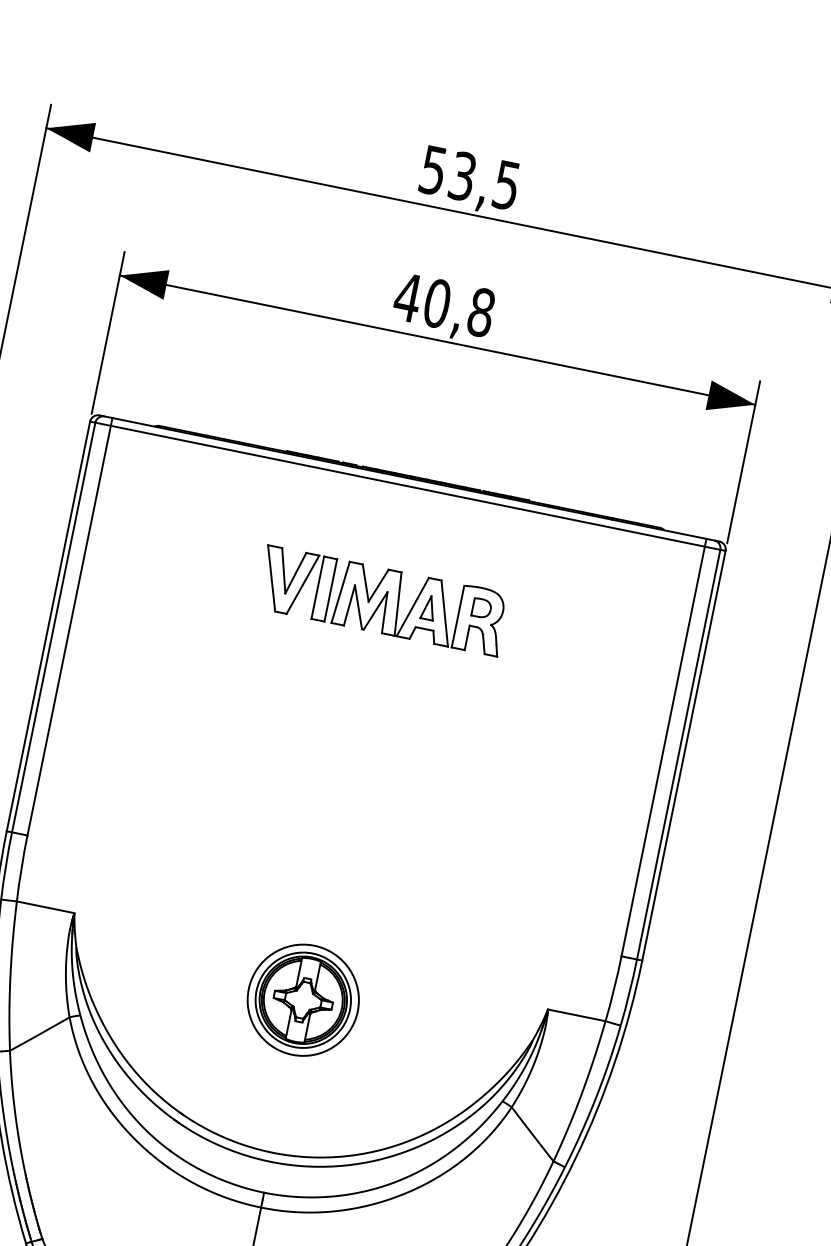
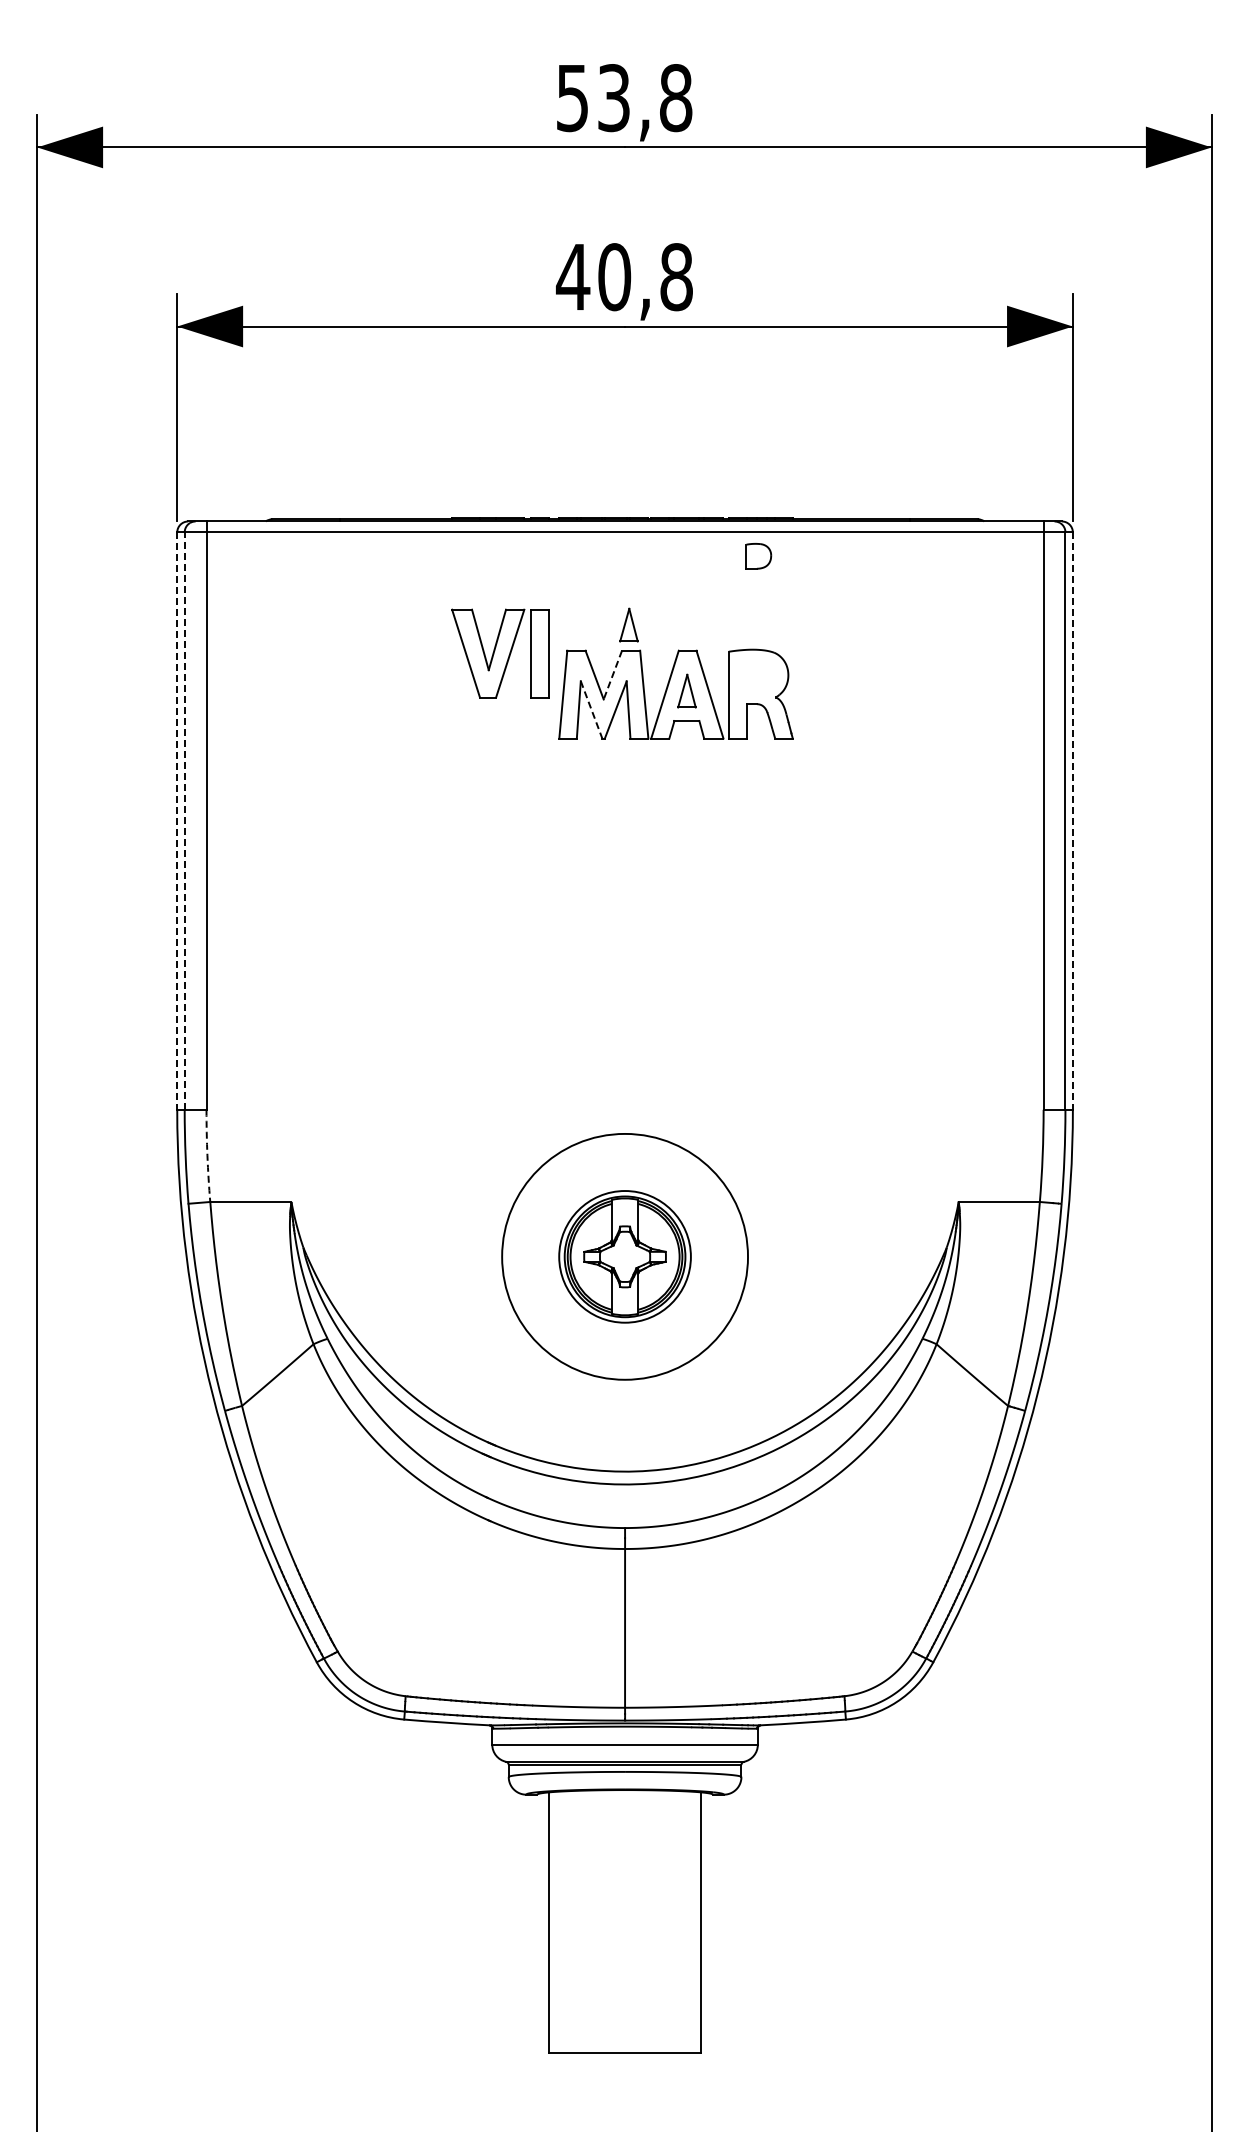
text: (507, 185) -> (676, 98), 53,5 -> 53,8
part: (397, 552) -> (628, 624), added
part: (296, 583) -> (500, 653), moved
line: (378, 585) -> (612, 675), solid -> dashed
line: (358, 607) -> (591, 709), solid -> dashed
part: (481, 608) -> (758, 556), moved
line: (48, 626) -> (177, 821), solid -> dashed
line: (53, 627) -> (184, 821), solid -> dashed
line: (683, 755) -> (1072, 821), solid -> dashed
arc: (21, 868) -> (207, 1155), solid -> dashed
circle: (302, 999) -> (624, 1256), size x1.6

